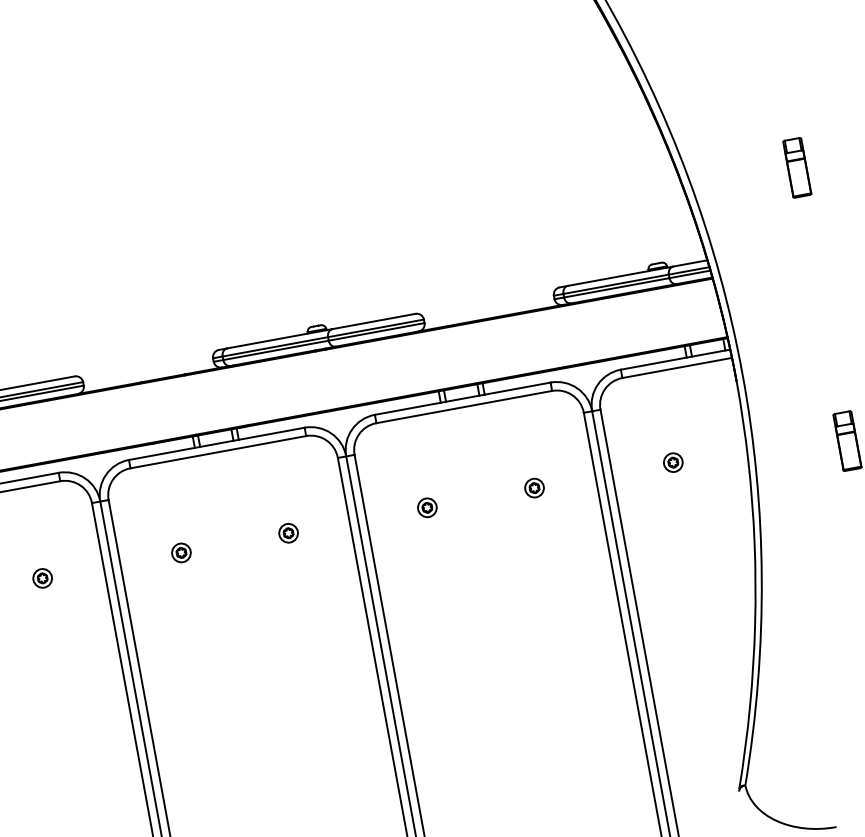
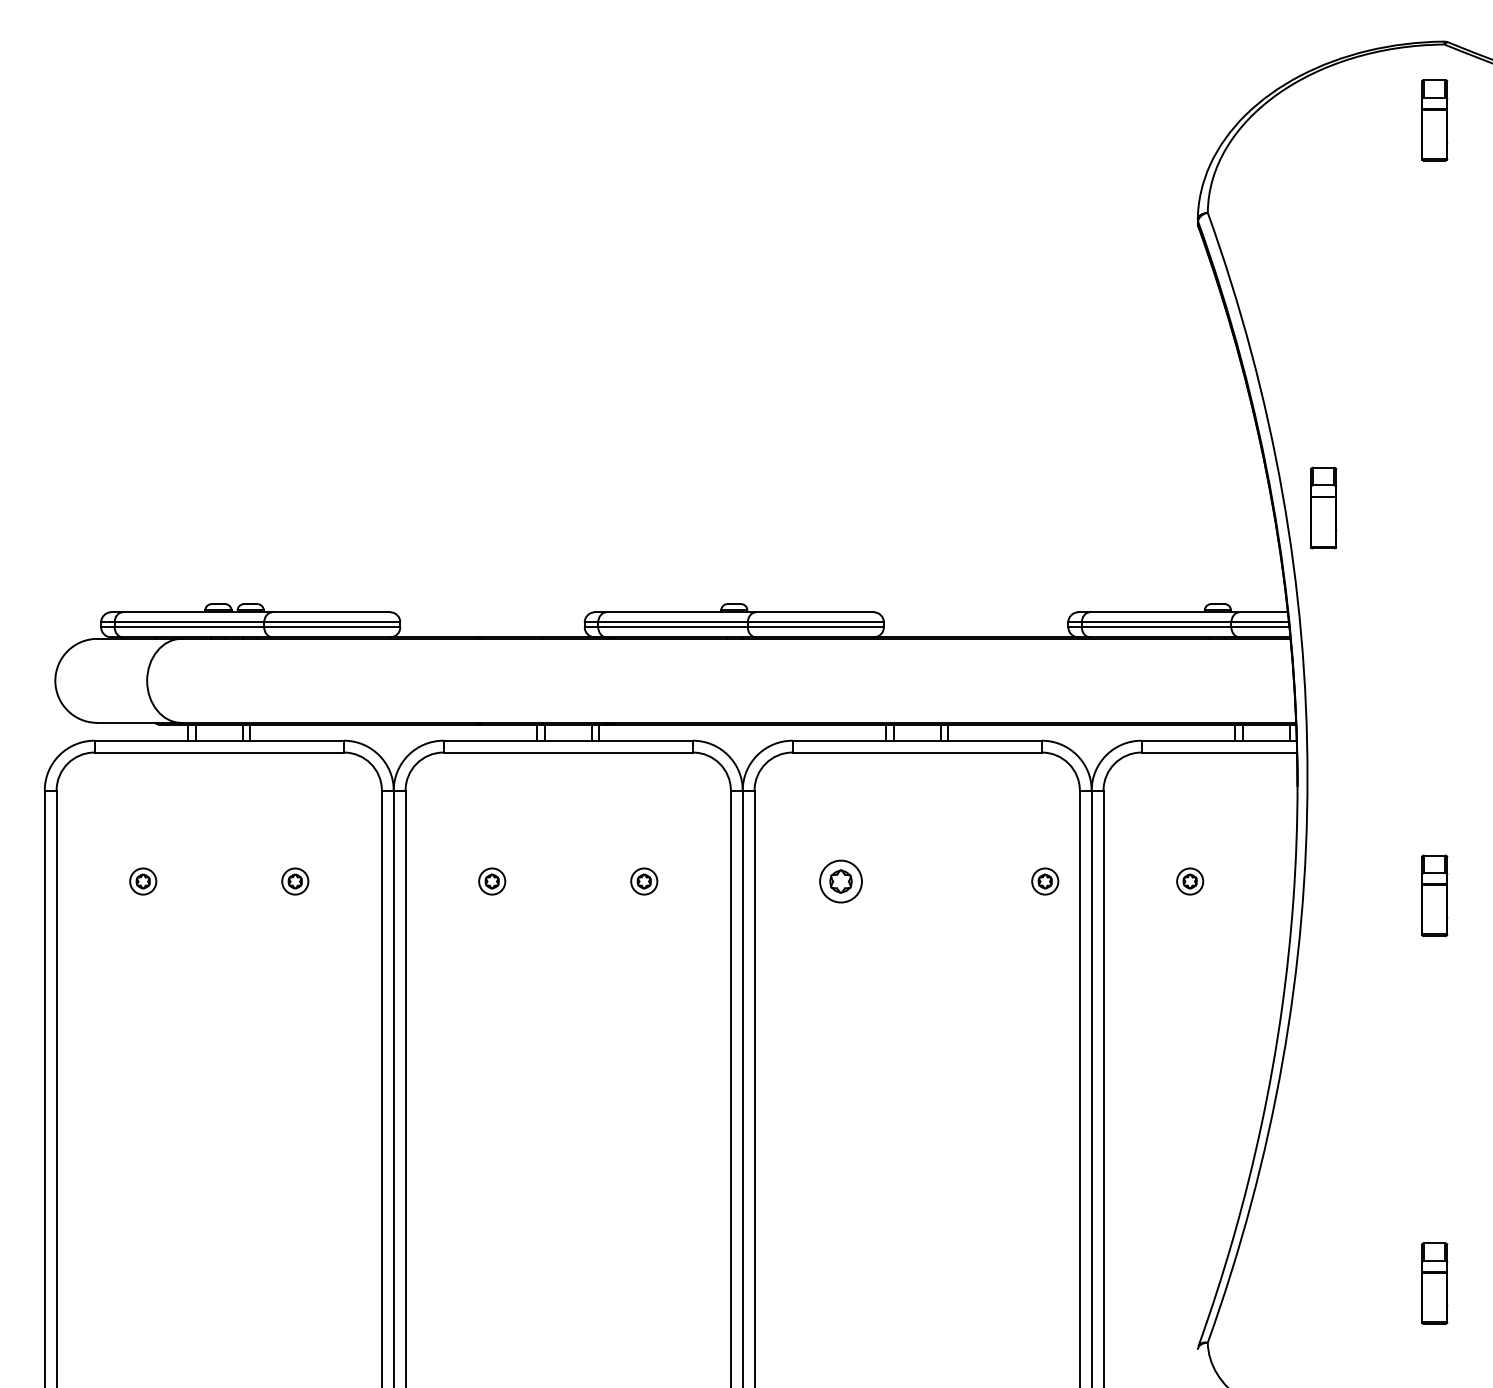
part: (797, 167) -> (1323, 507), moved
part: (534, 488) -> (1045, 881), moved
part: (427, 507) -> (841, 881), size x1.6

